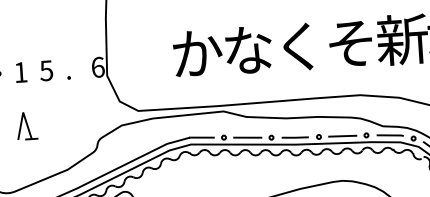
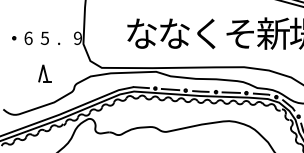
text: (196, 53) -> (141, 33), か -> な
text: (98, 65) -> (78, 37), 6 -> 9
text: (20, 71) -> (28, 37), 1 -> 6
part: (25, 125) -> (44, 73), moved

